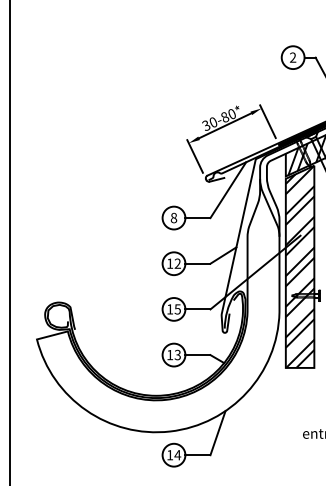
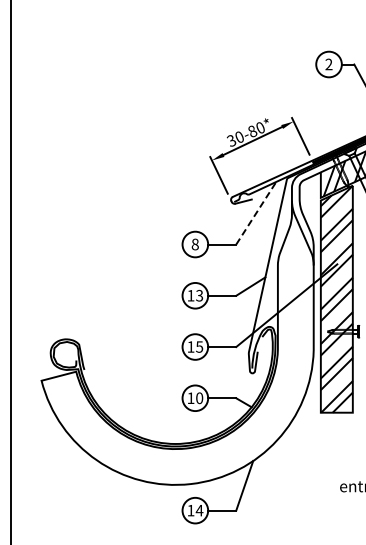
line: (228, 189) -> (256, 212), solid -> dashed
text: (177, 263) -> (199, 295), 12 -> 13
text: (177, 354) -> (199, 397), 13 -> 10

